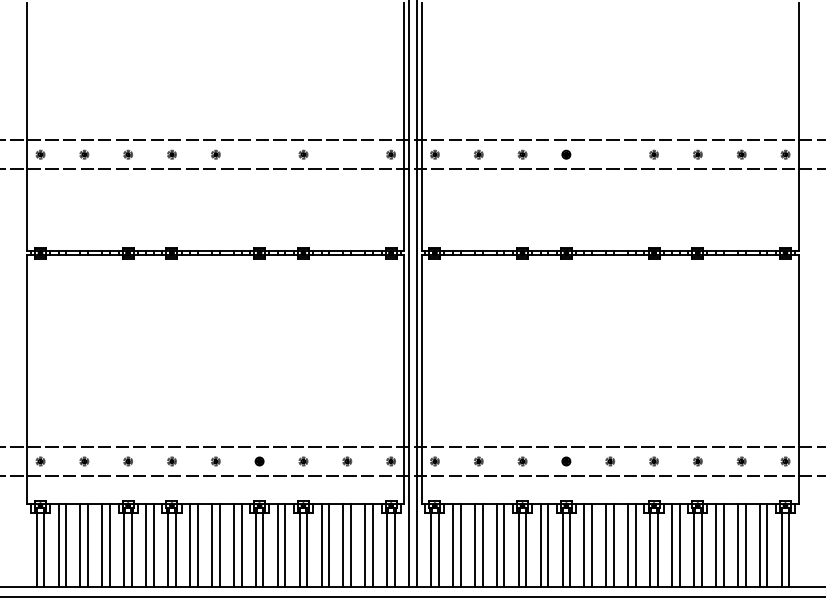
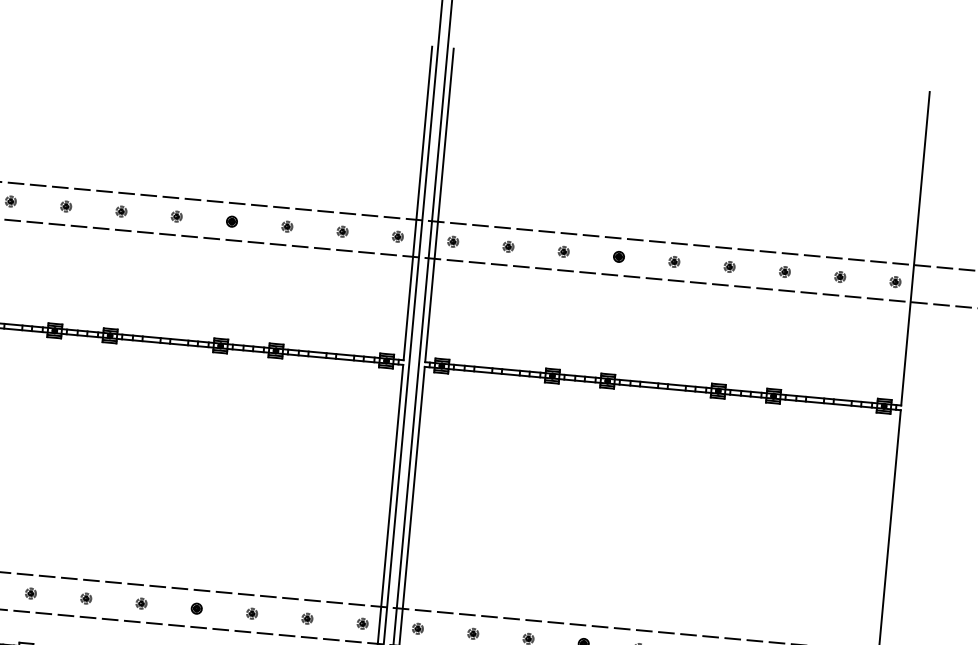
part: (259, 154) -> (231, 221), added
part: (347, 154) -> (342, 231), added
part: (610, 154) -> (674, 261), added

